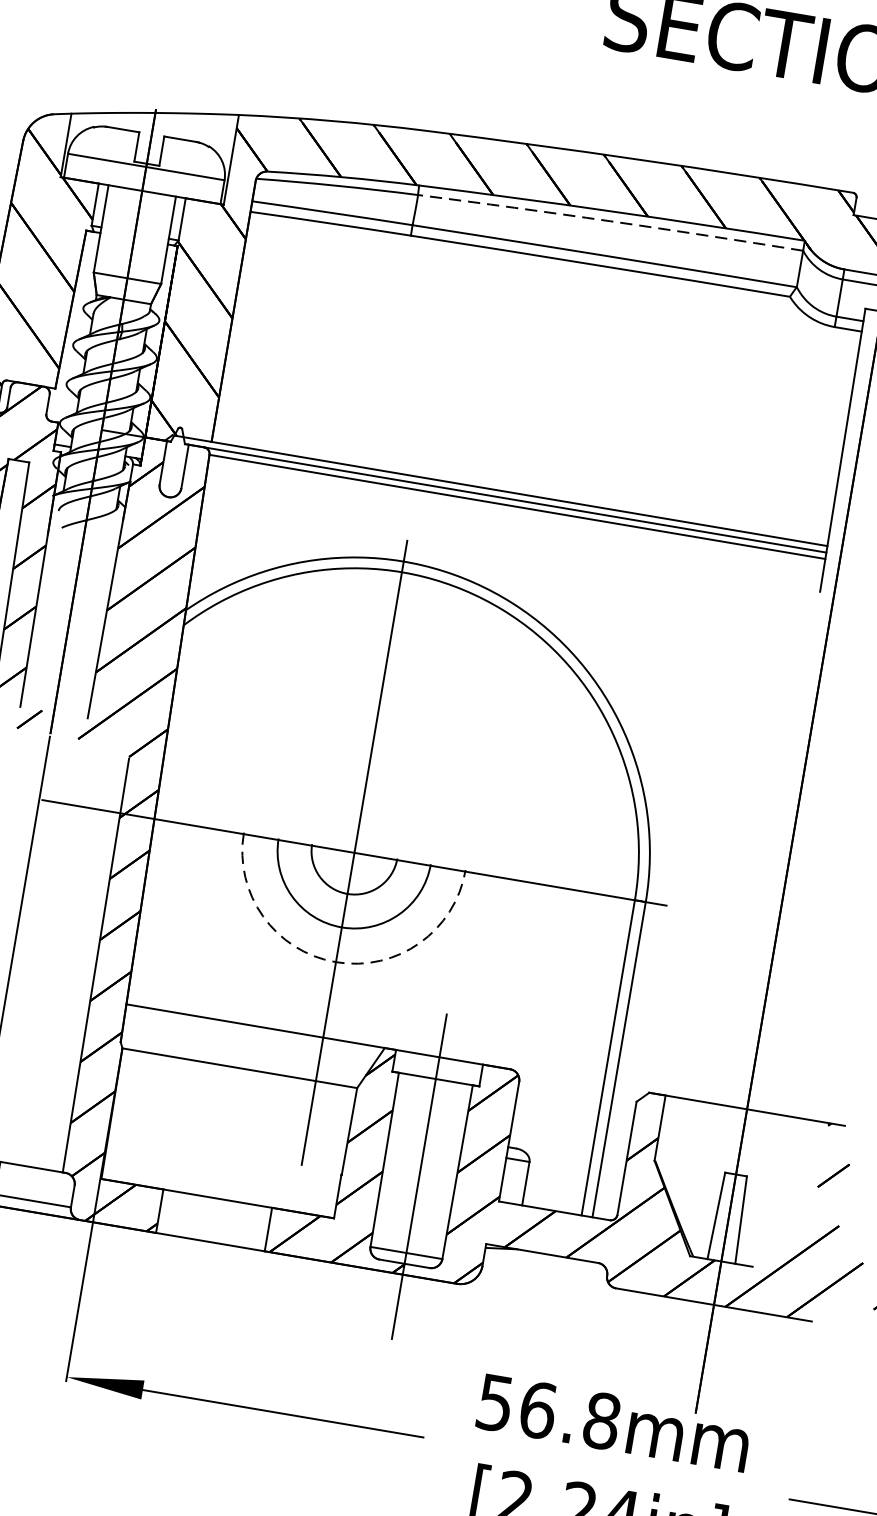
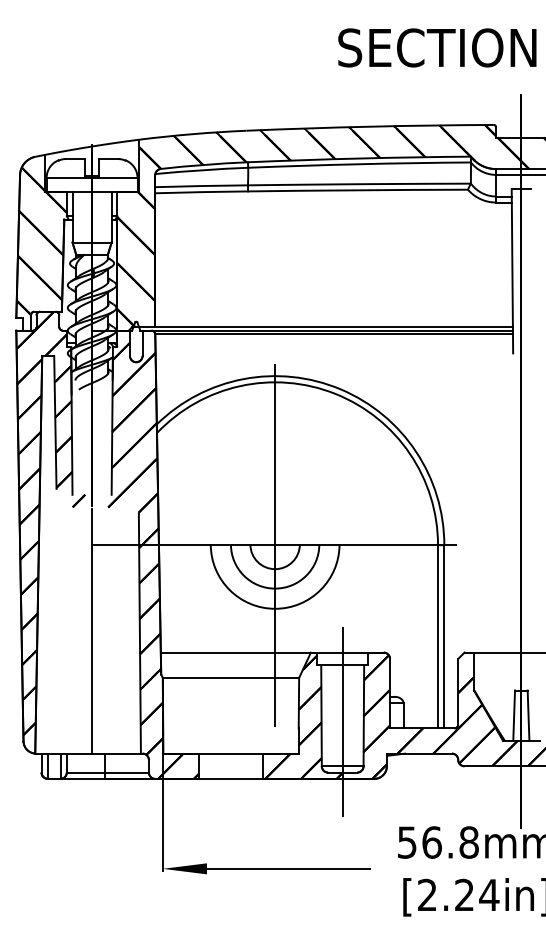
arc: (610, 221) -> (359, 164), dashed -> solid
arc: (336, 961) -> (275, 608), dashed -> solid

